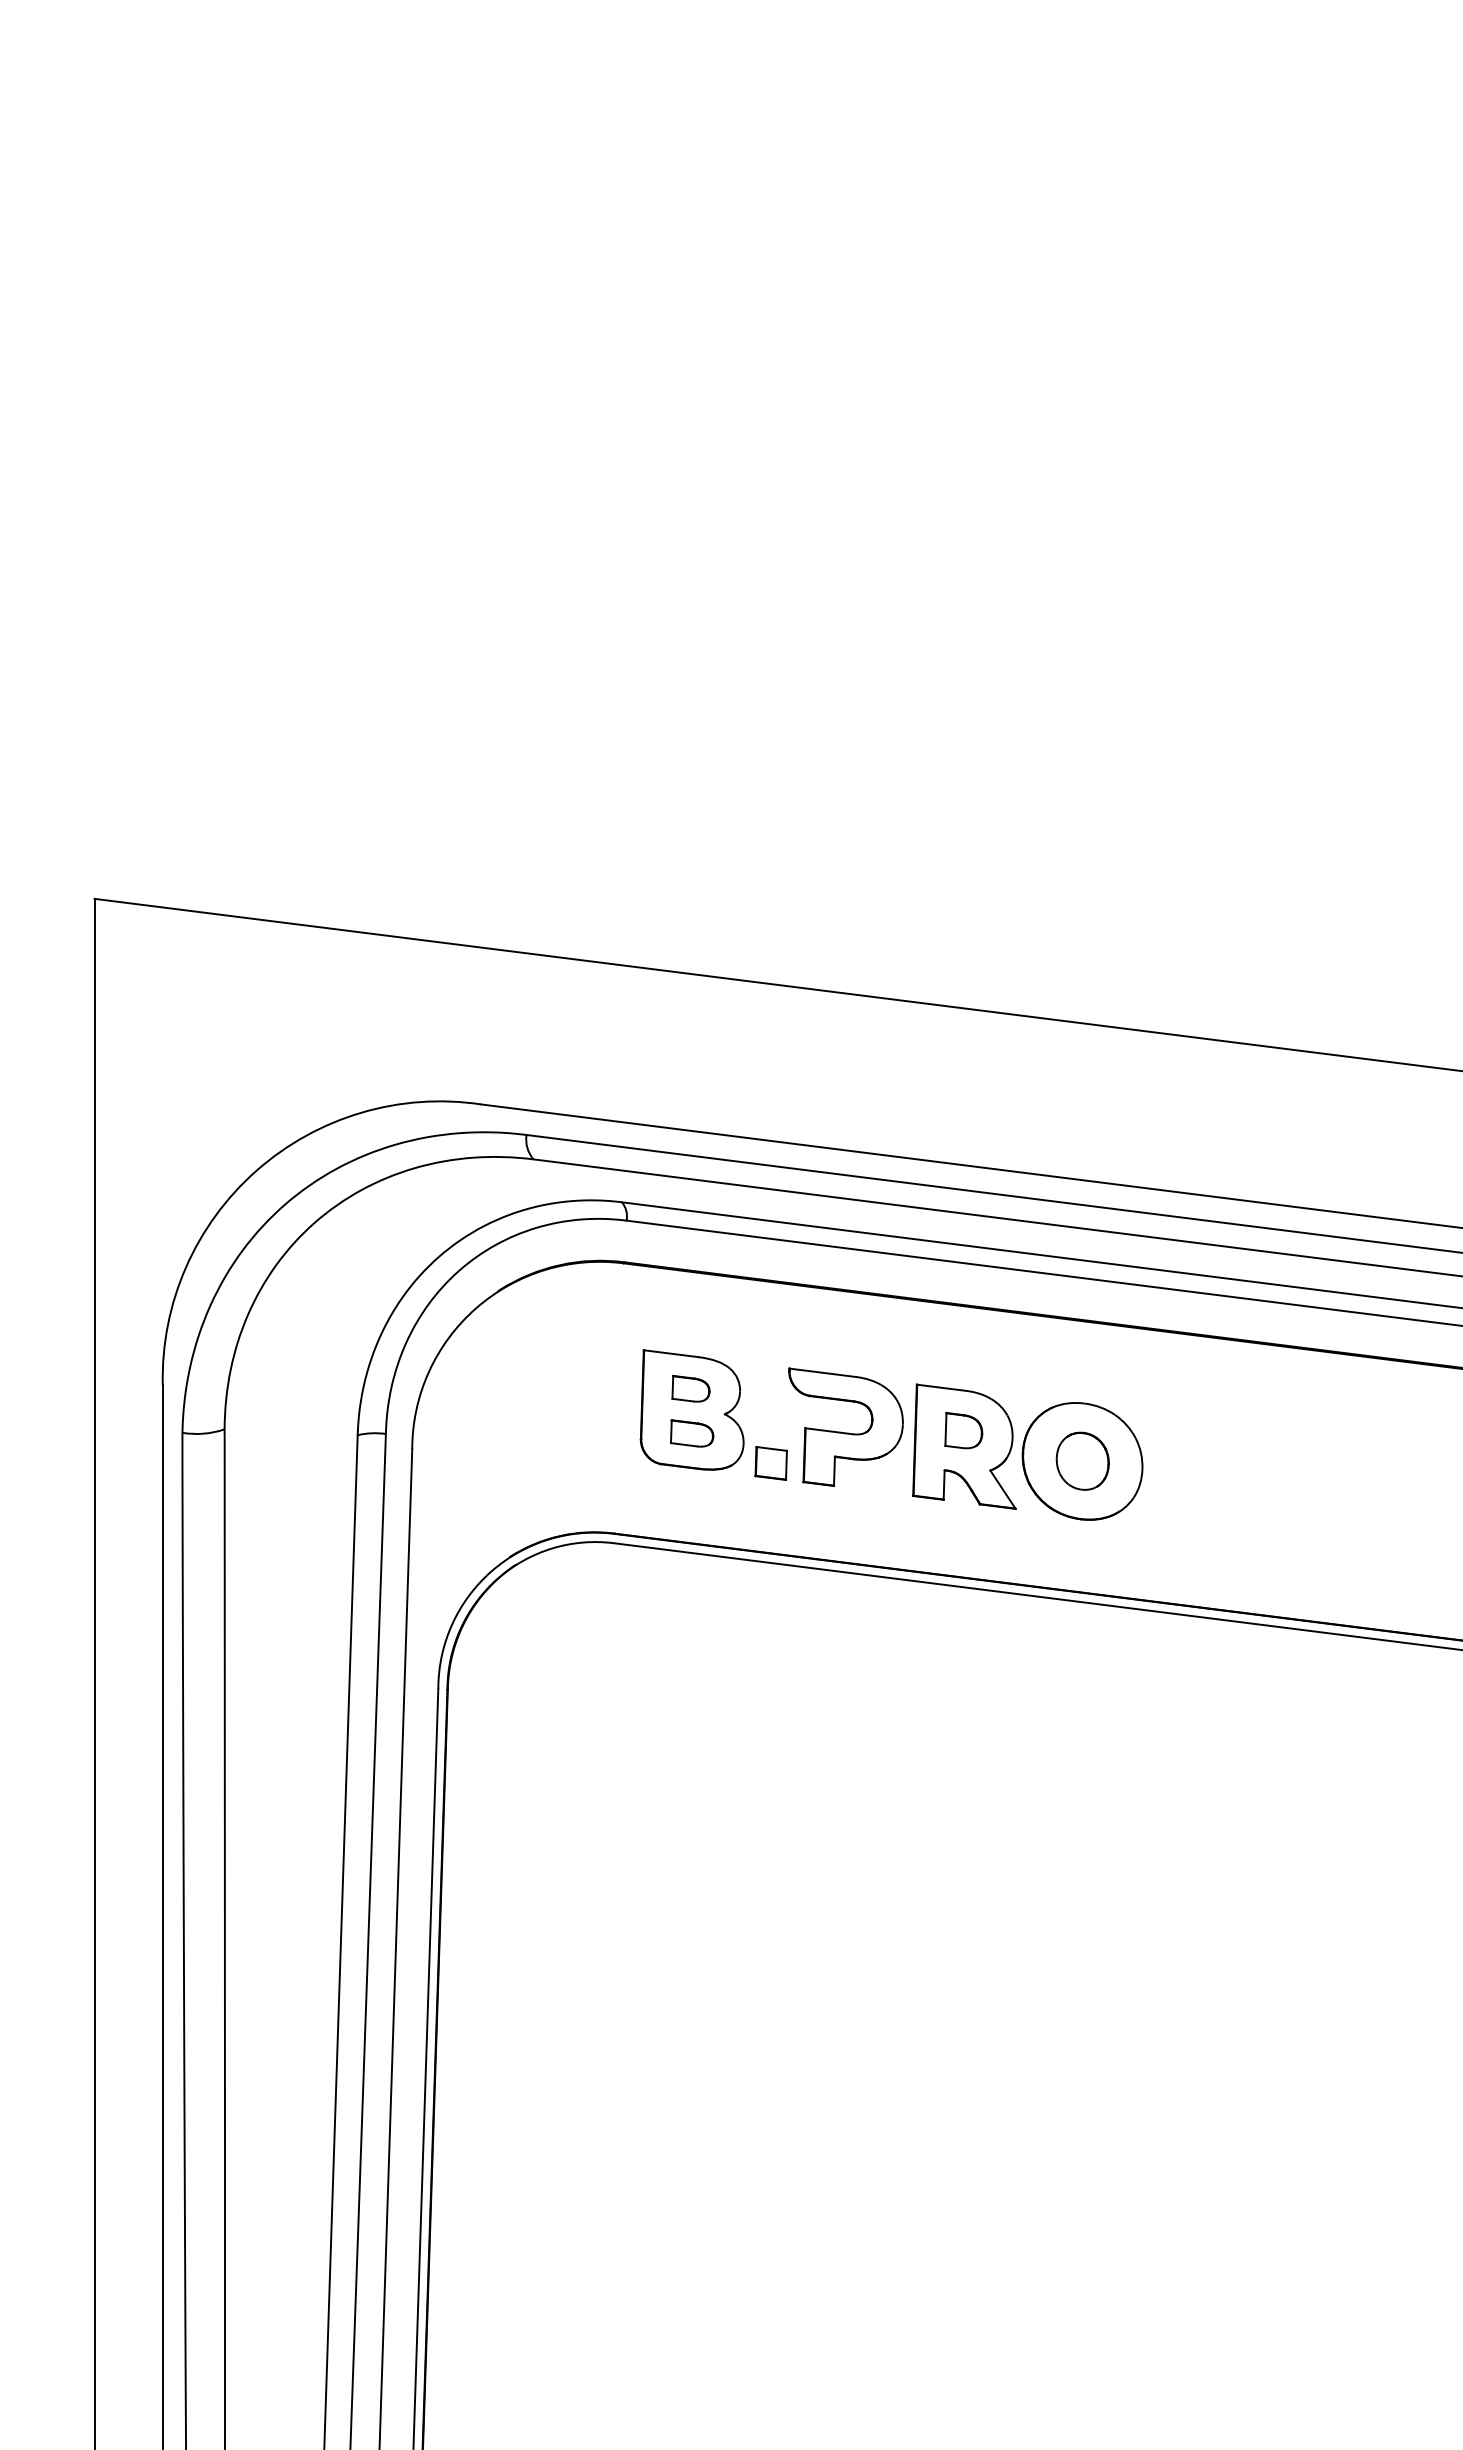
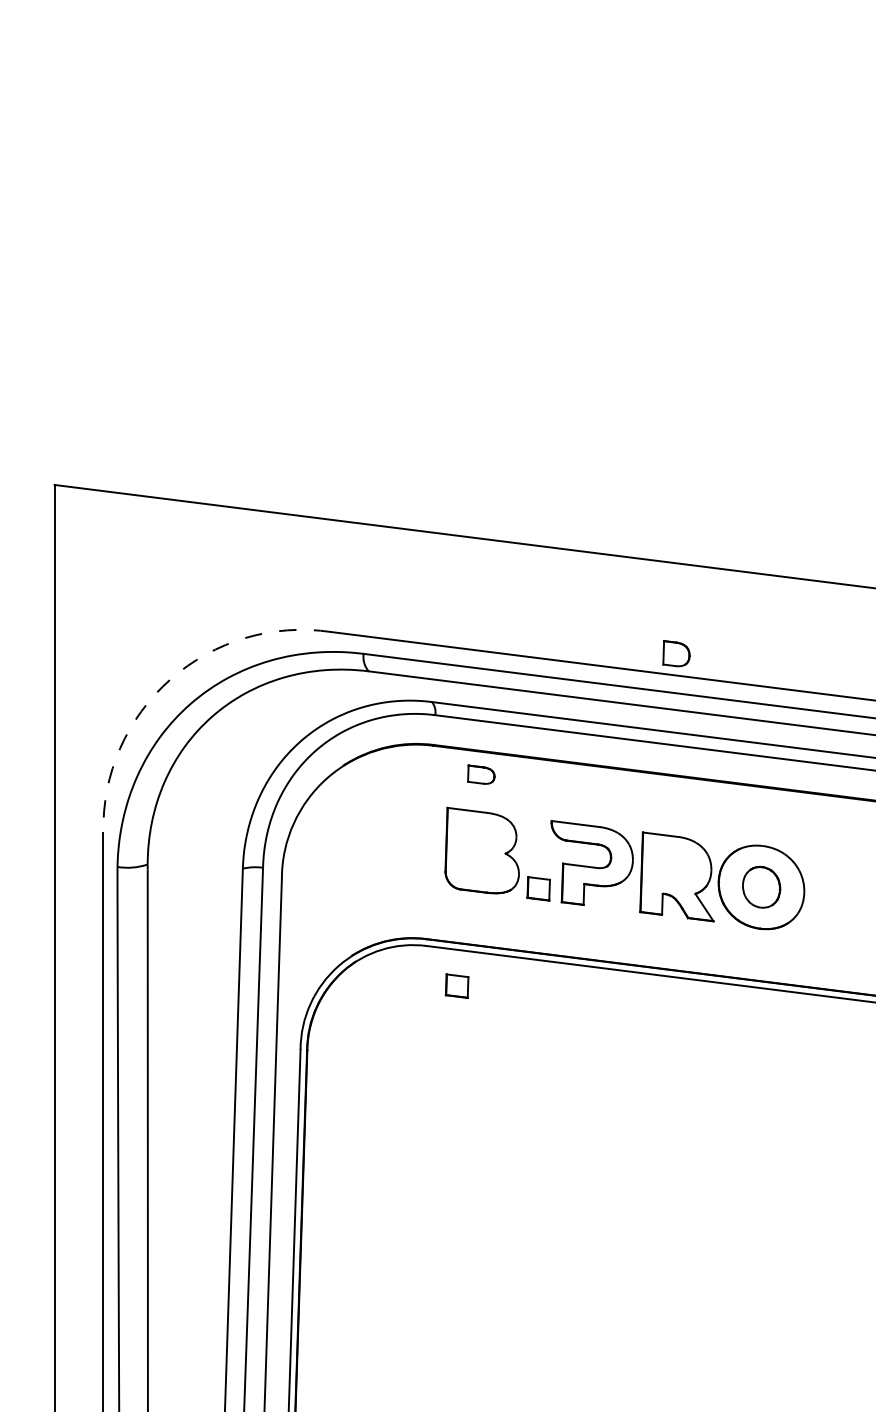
arc: (256, 1170) -> (170, 679), solid -> dashed
part: (690, 1388) -> (480, 774), moved
part: (963, 1430) -> (676, 653), moved
part: (692, 1433) -> (482, 867), removed
part: (656, 1599) -> (456, 986), added

